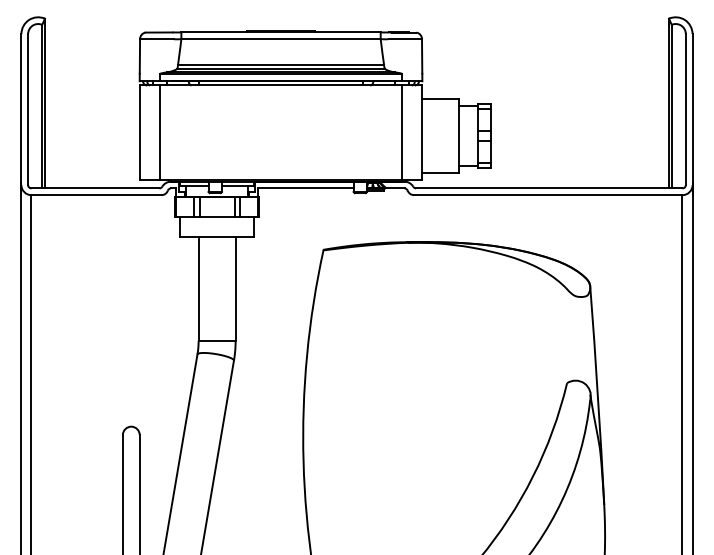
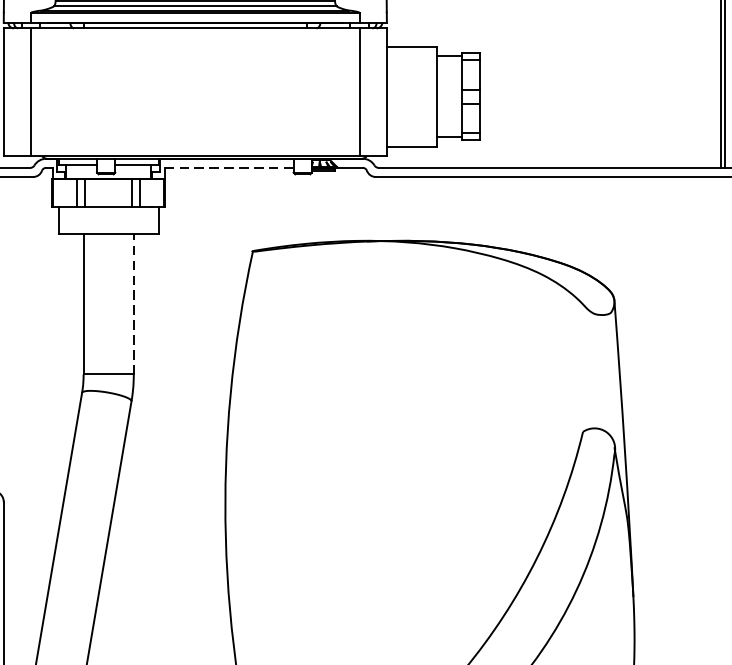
line: (305, 188) -> (228, 167), solid -> dashed
line: (235, 289) -> (133, 304), solid -> dashed

